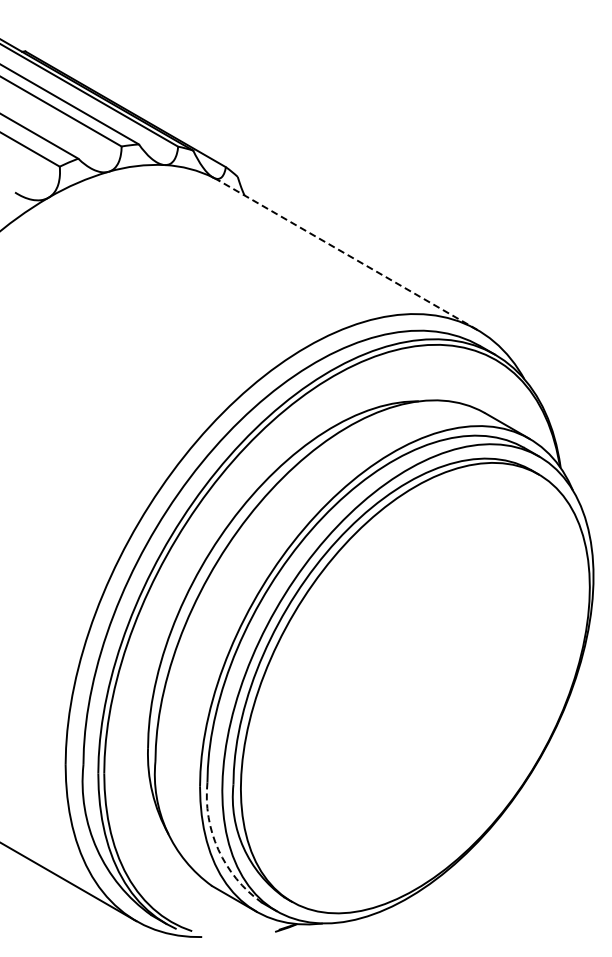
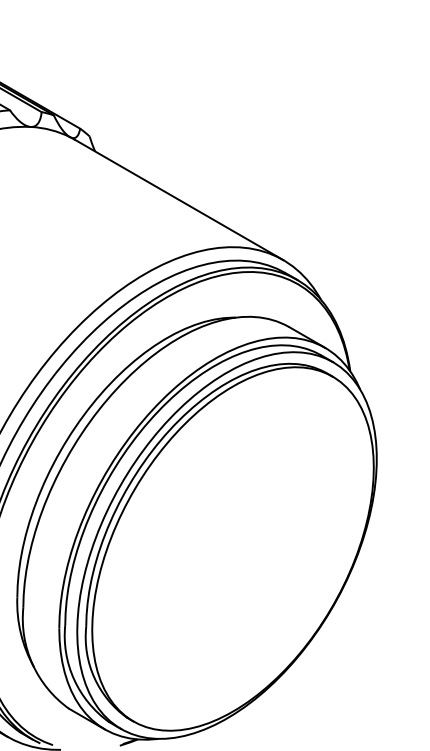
line: (347, 255) -> (178, 199), dashed -> solid
arc: (218, 849) -> (74, 679), dashed -> solid

